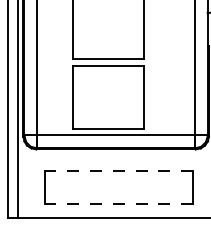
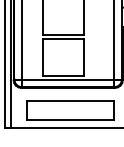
line: (118, 170) -> (69, 100), dashed -> solid
line: (118, 203) -> (69, 119), dashed -> solid

